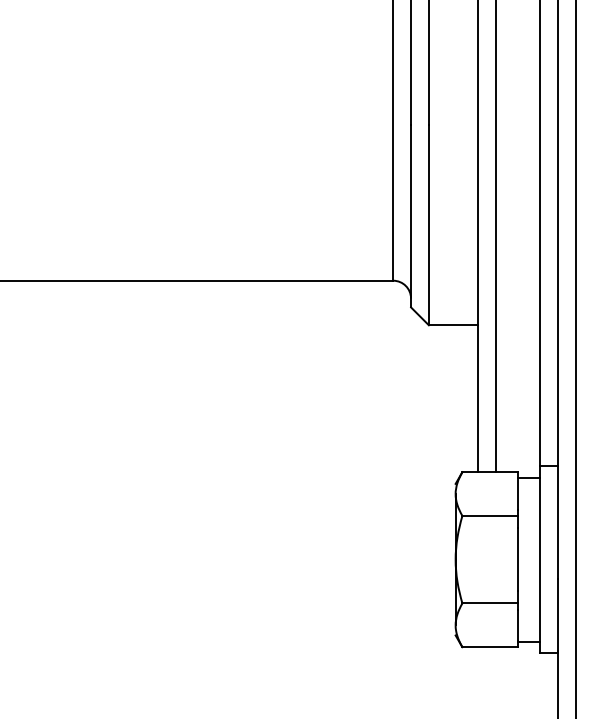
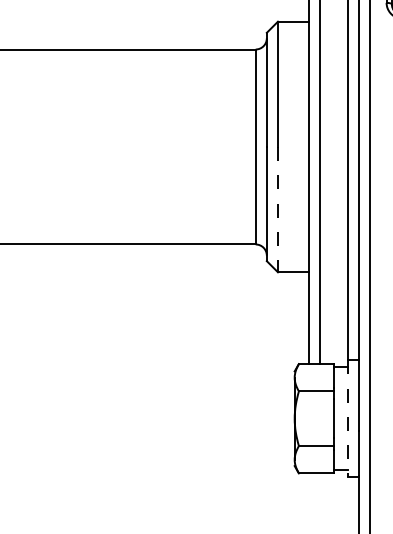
line: (428, 224) -> (277, 209), solid -> dashed
line: (540, 560) -> (347, 419), solid -> dashed

